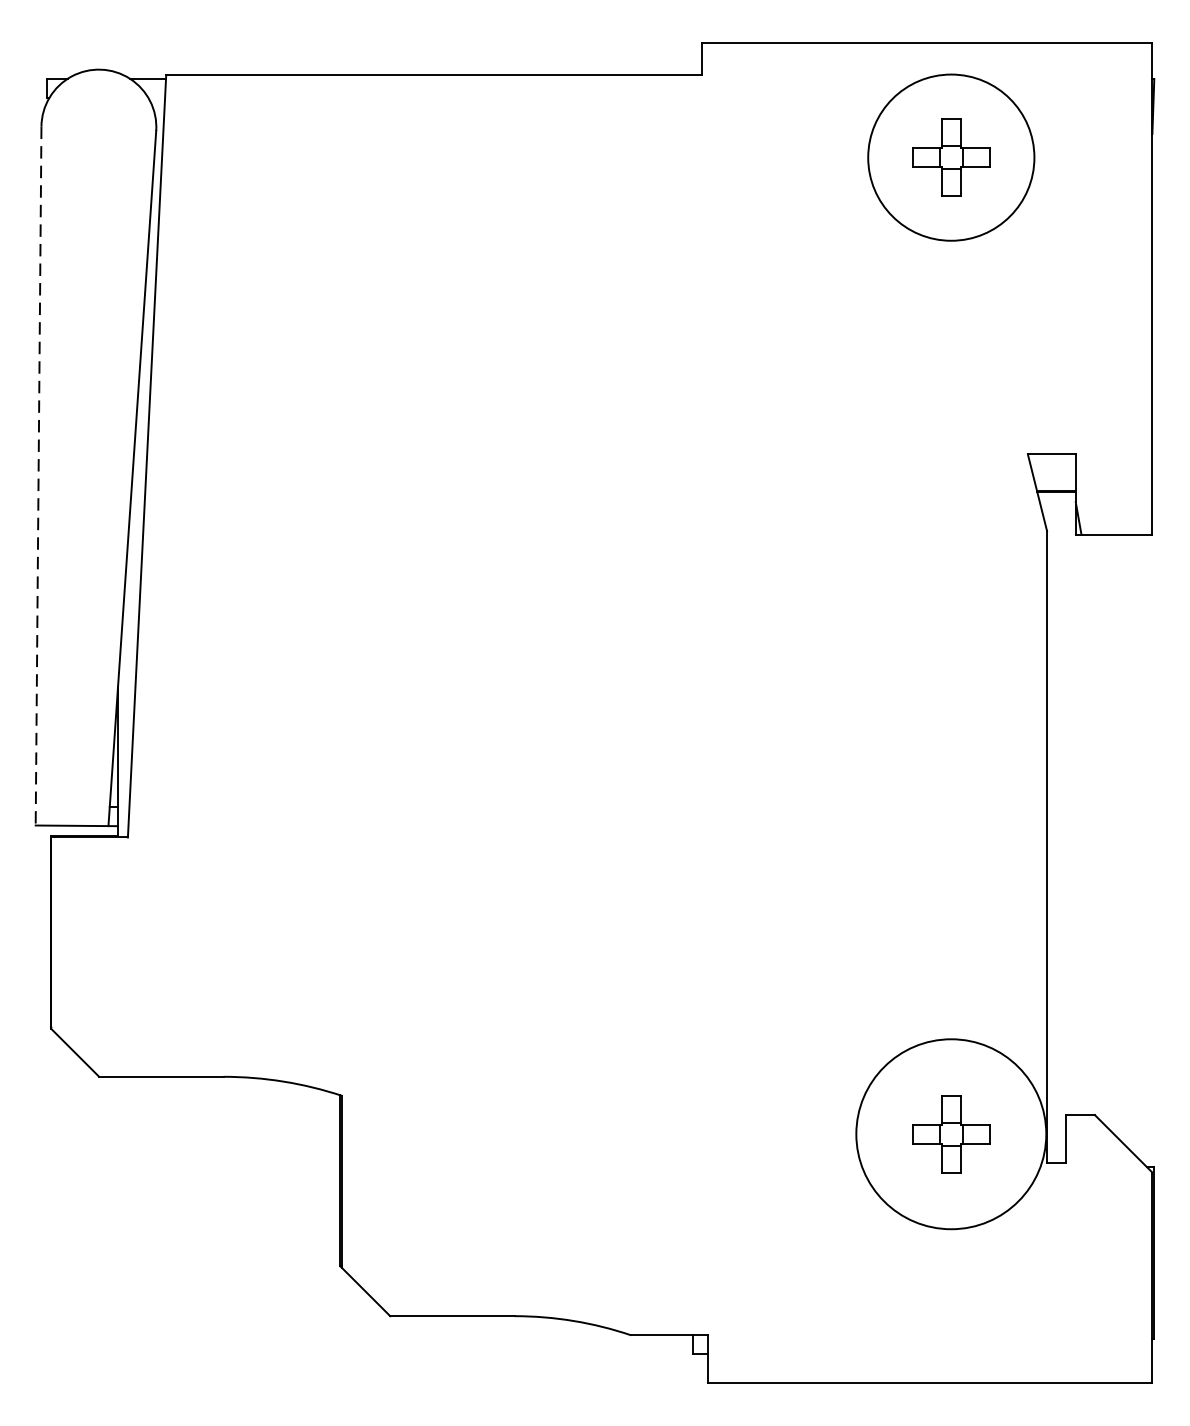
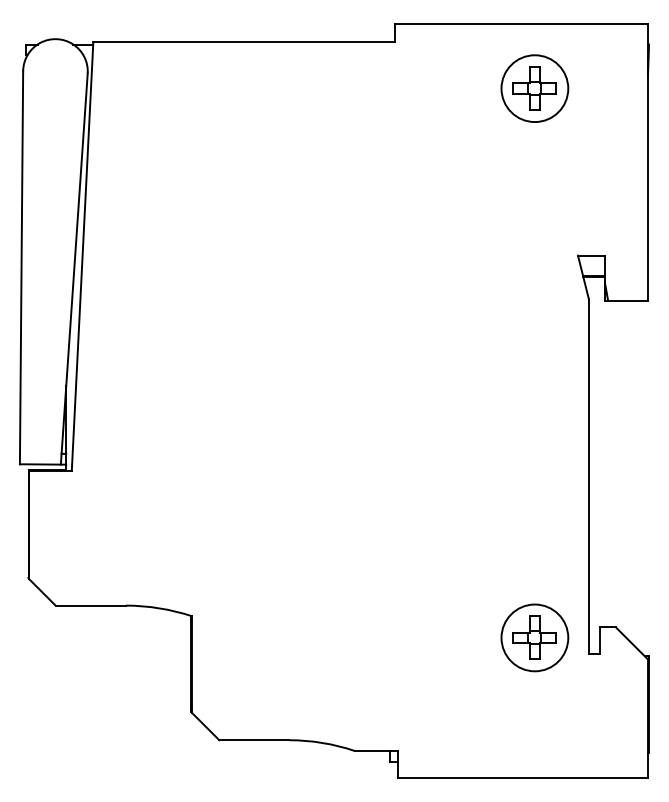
circle: (950, 157) -> (534, 88), size x0.71
line: (38, 475) -> (21, 267), dashed -> solid
circle: (950, 1133) -> (534, 637), size x0.62

